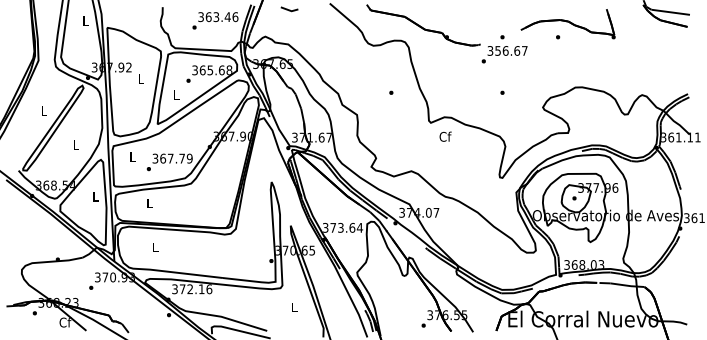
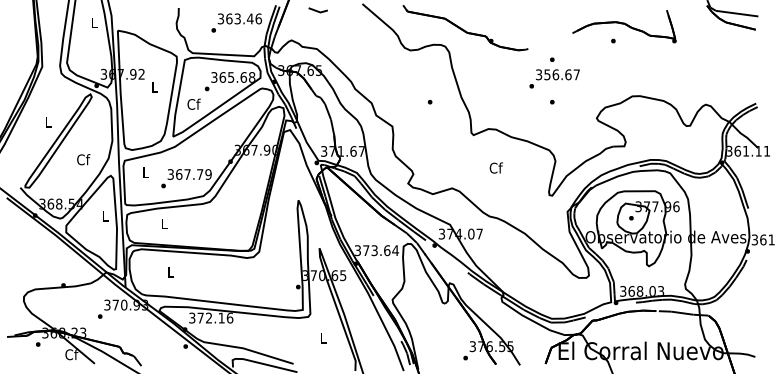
text: (504, 49) -> (554, 73), moved
text: (176, 94) -> (193, 104), L -> Cf
text: (445, 136) -> (496, 167), moved
text: (76, 145) -> (83, 160), L -> Cf

